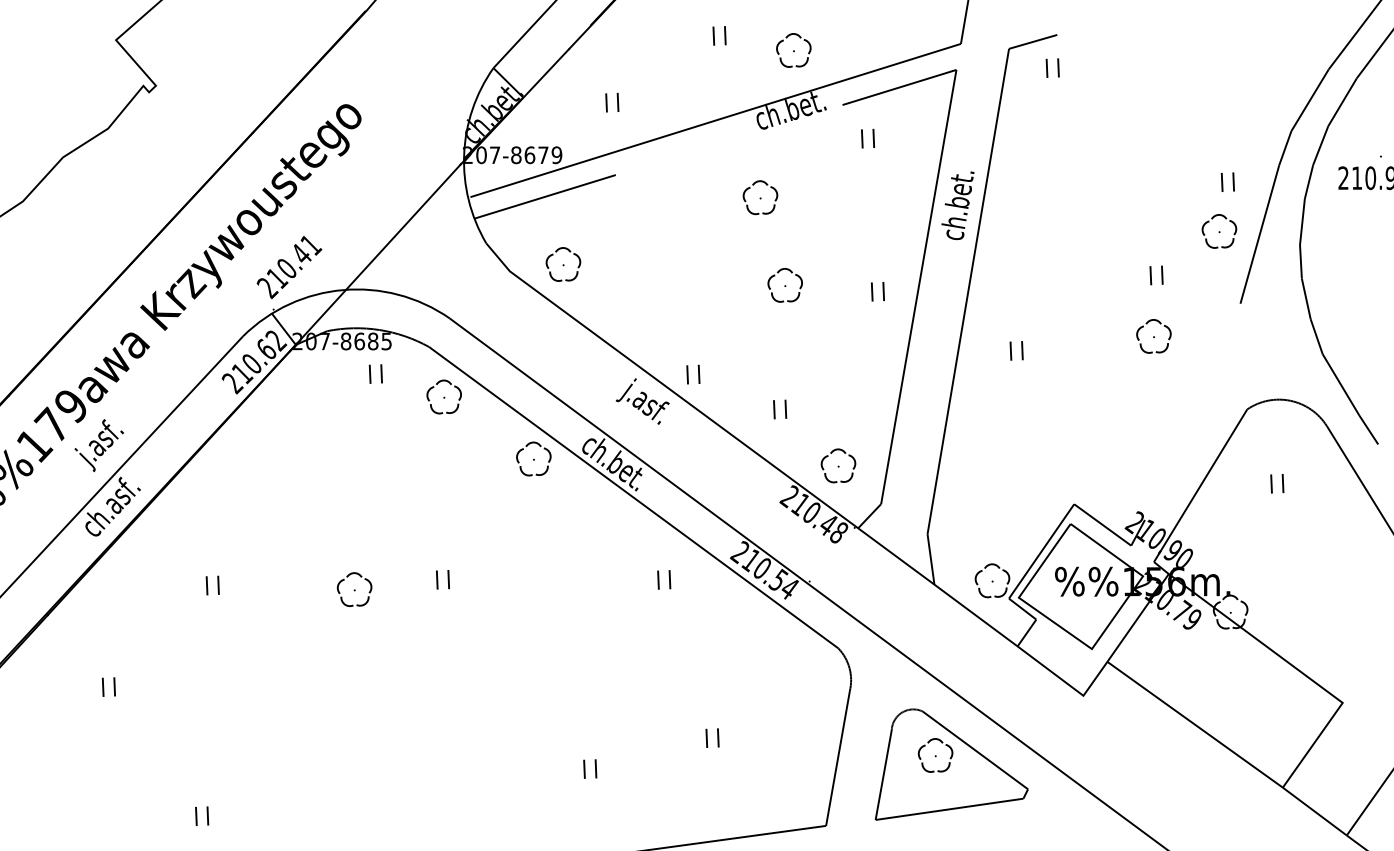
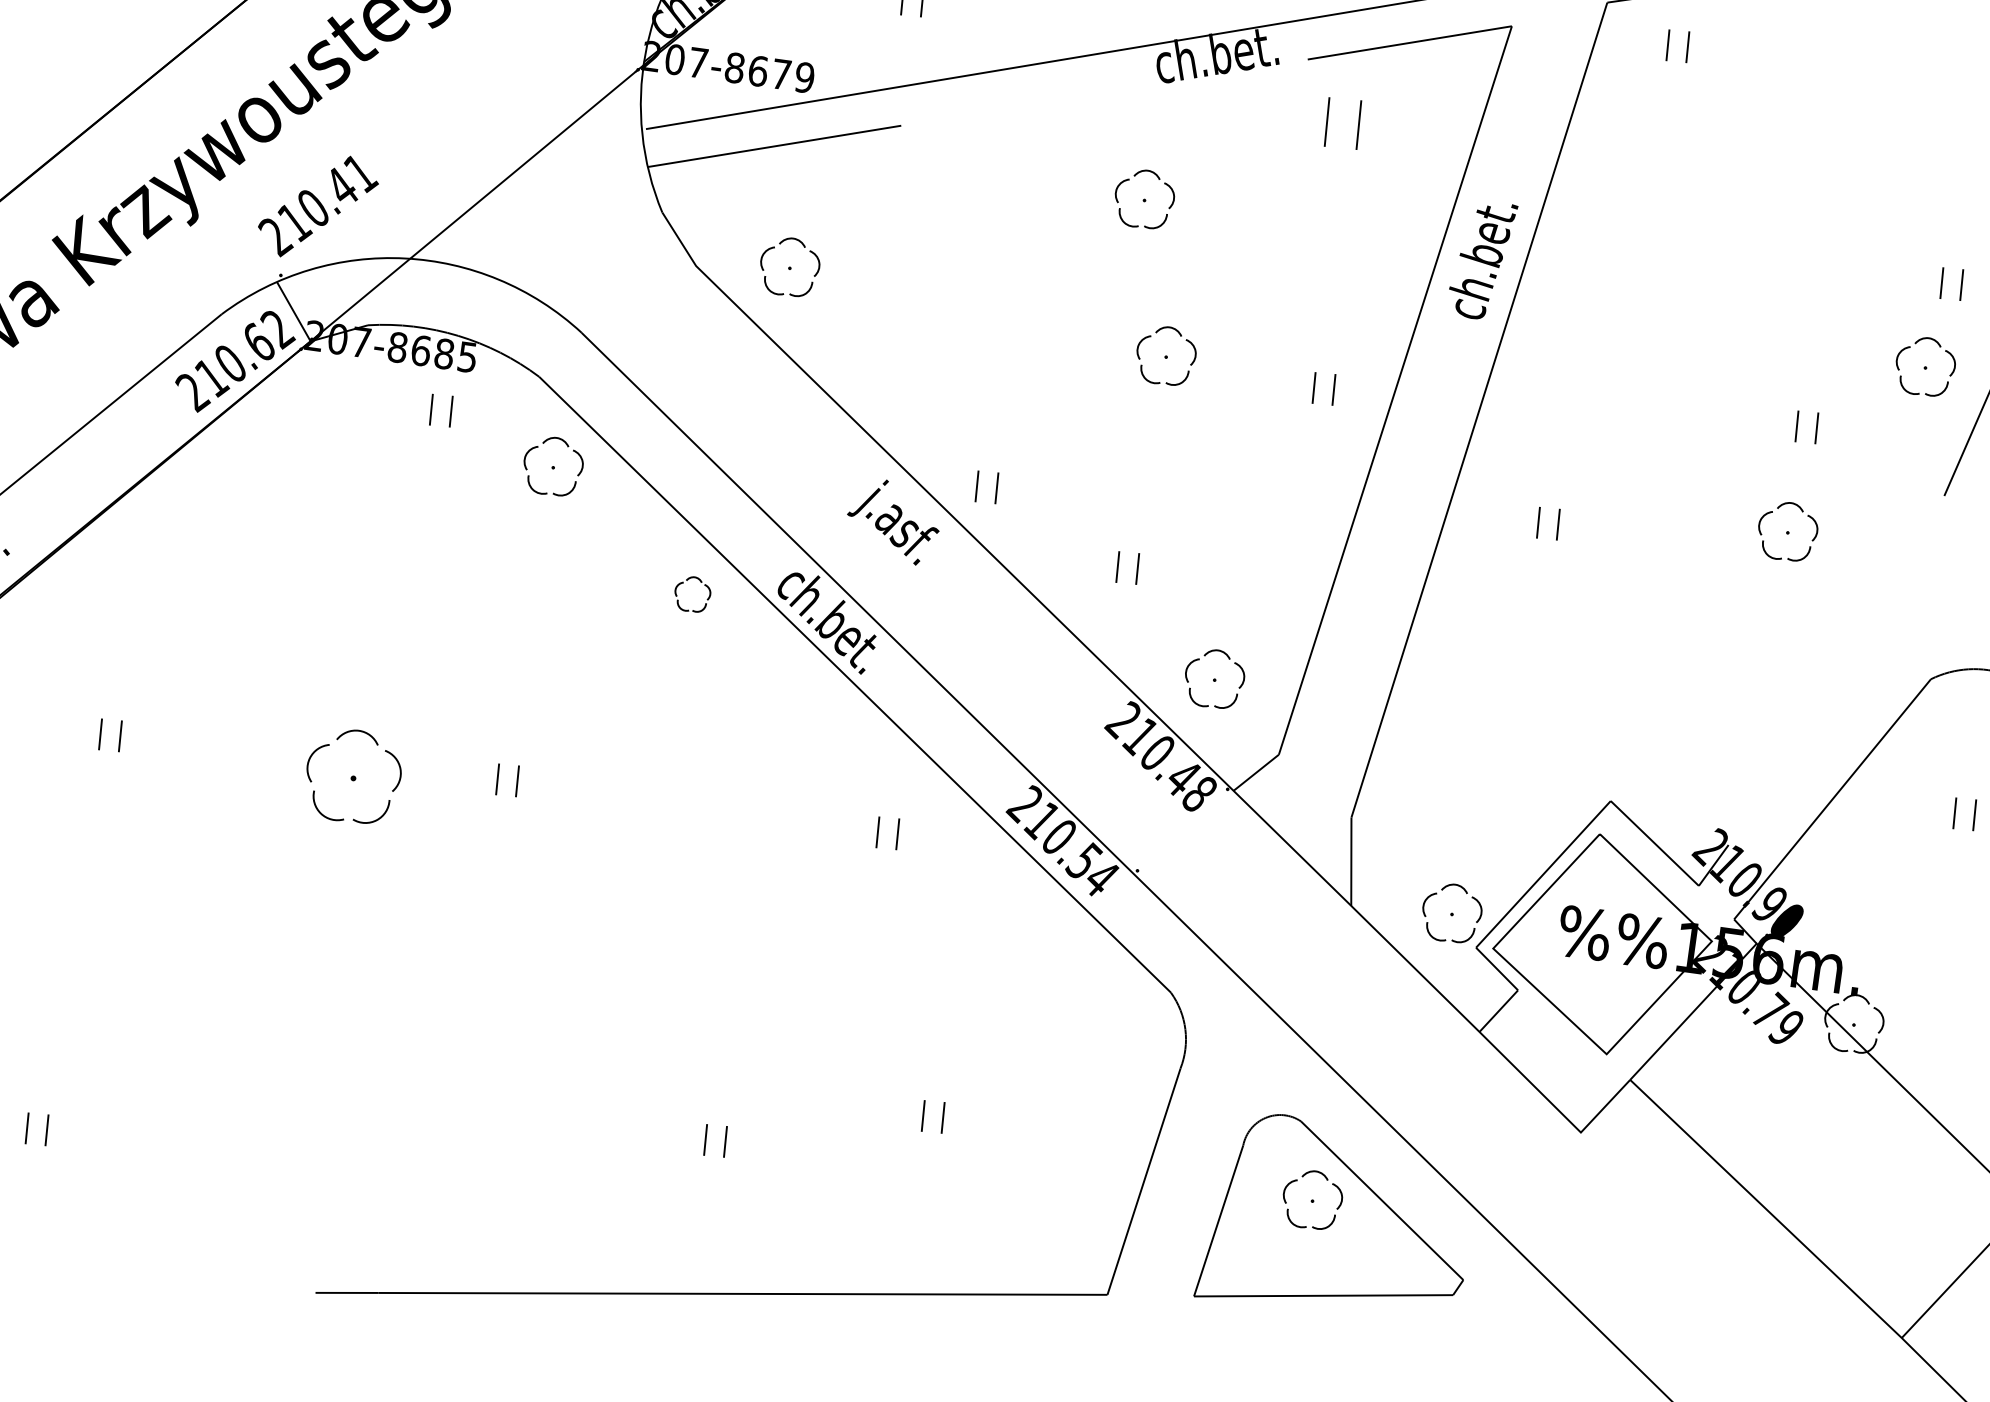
part: (868, 138) -> (1344, 123), size x1.6
part: (533, 458) -> (692, 593), size x0.6
part: (354, 589) -> (353, 775), size x1.6

